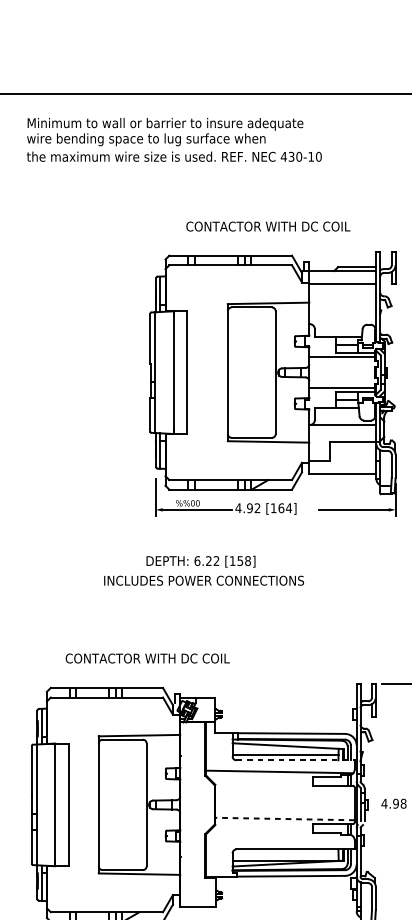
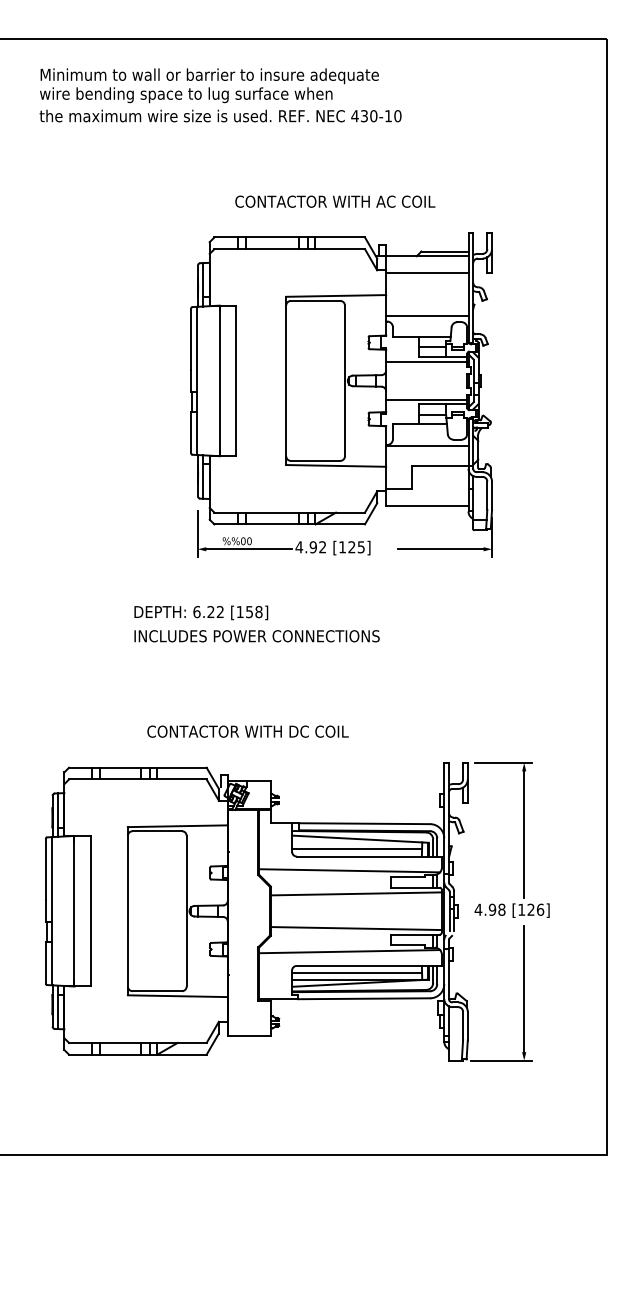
text: (325, 226) -> (406, 201), CONTACTOR WITH DC COIL -> CONTACTOR WITH AC COIL
line: (342, 320) -> (427, 316), added
text: (285, 508) -> (356, 547), [164] -> [125]
text: (201, 561) -> (201, 612), moved
text: (147, 658) -> (247, 731), moved
line: (295, 760) -> (369, 856), dashed -> solid
line: (284, 790) -> (355, 893), added
line: (285, 818) -> (356, 928), dashed -> solid
line: (279, 837) -> (349, 951), added
line: (285, 854) -> (357, 972), added

